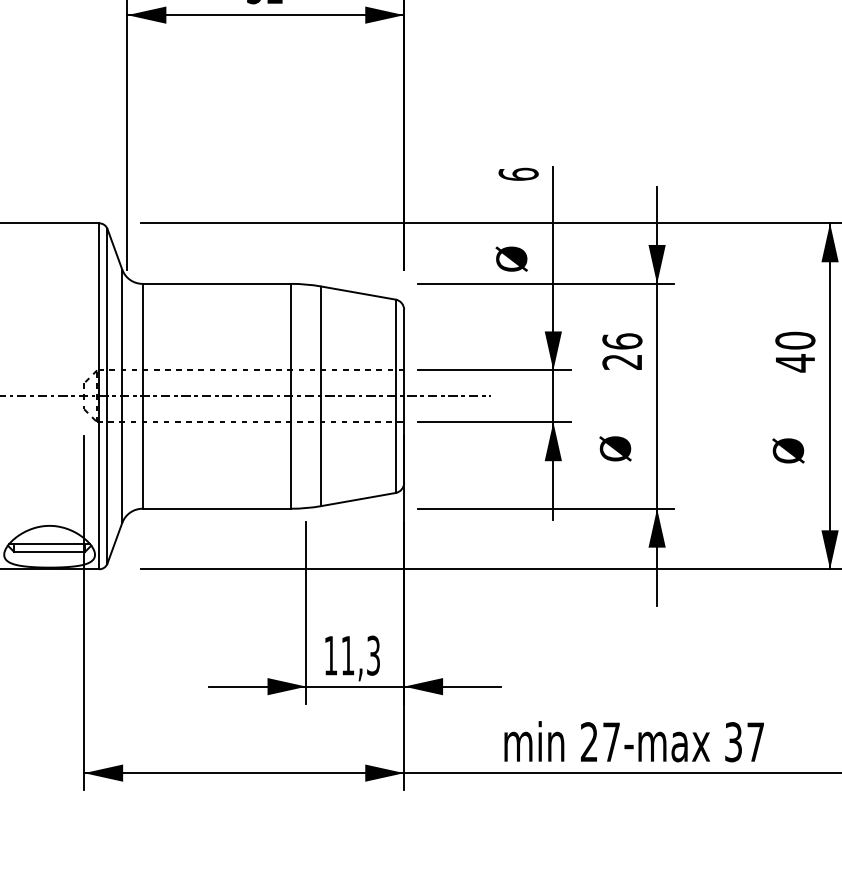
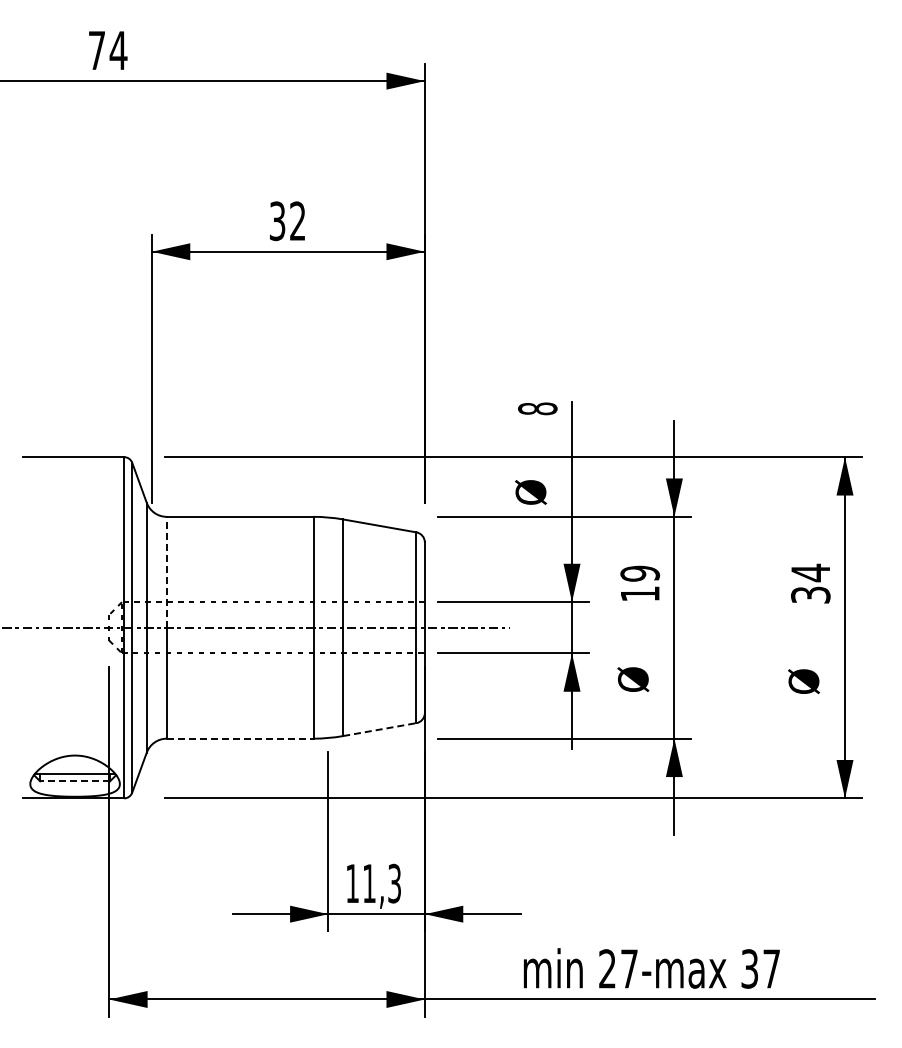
text: (518, 174) -> (537, 408), 6 -> 8
line: (142, 339) -> (166, 571), solid -> dashed
text: (622, 351) -> (640, 583), 26 -> 19
text: (795, 351) -> (810, 583), 40 -> 34
line: (359, 499) -> (380, 729), solid -> dashed
line: (217, 508) -> (240, 738), solid -> dashed
line: (50, 552) -> (75, 781), solid -> dashed

